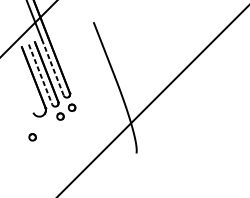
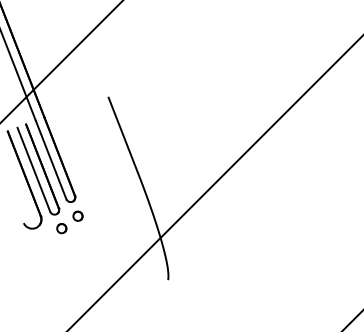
line: (53, 67) -> (51, 160), dashed -> solid
line: (40, 75) -> (34, 170), dashed -> solid
part: (32, 137) -> (22, 257), removed

